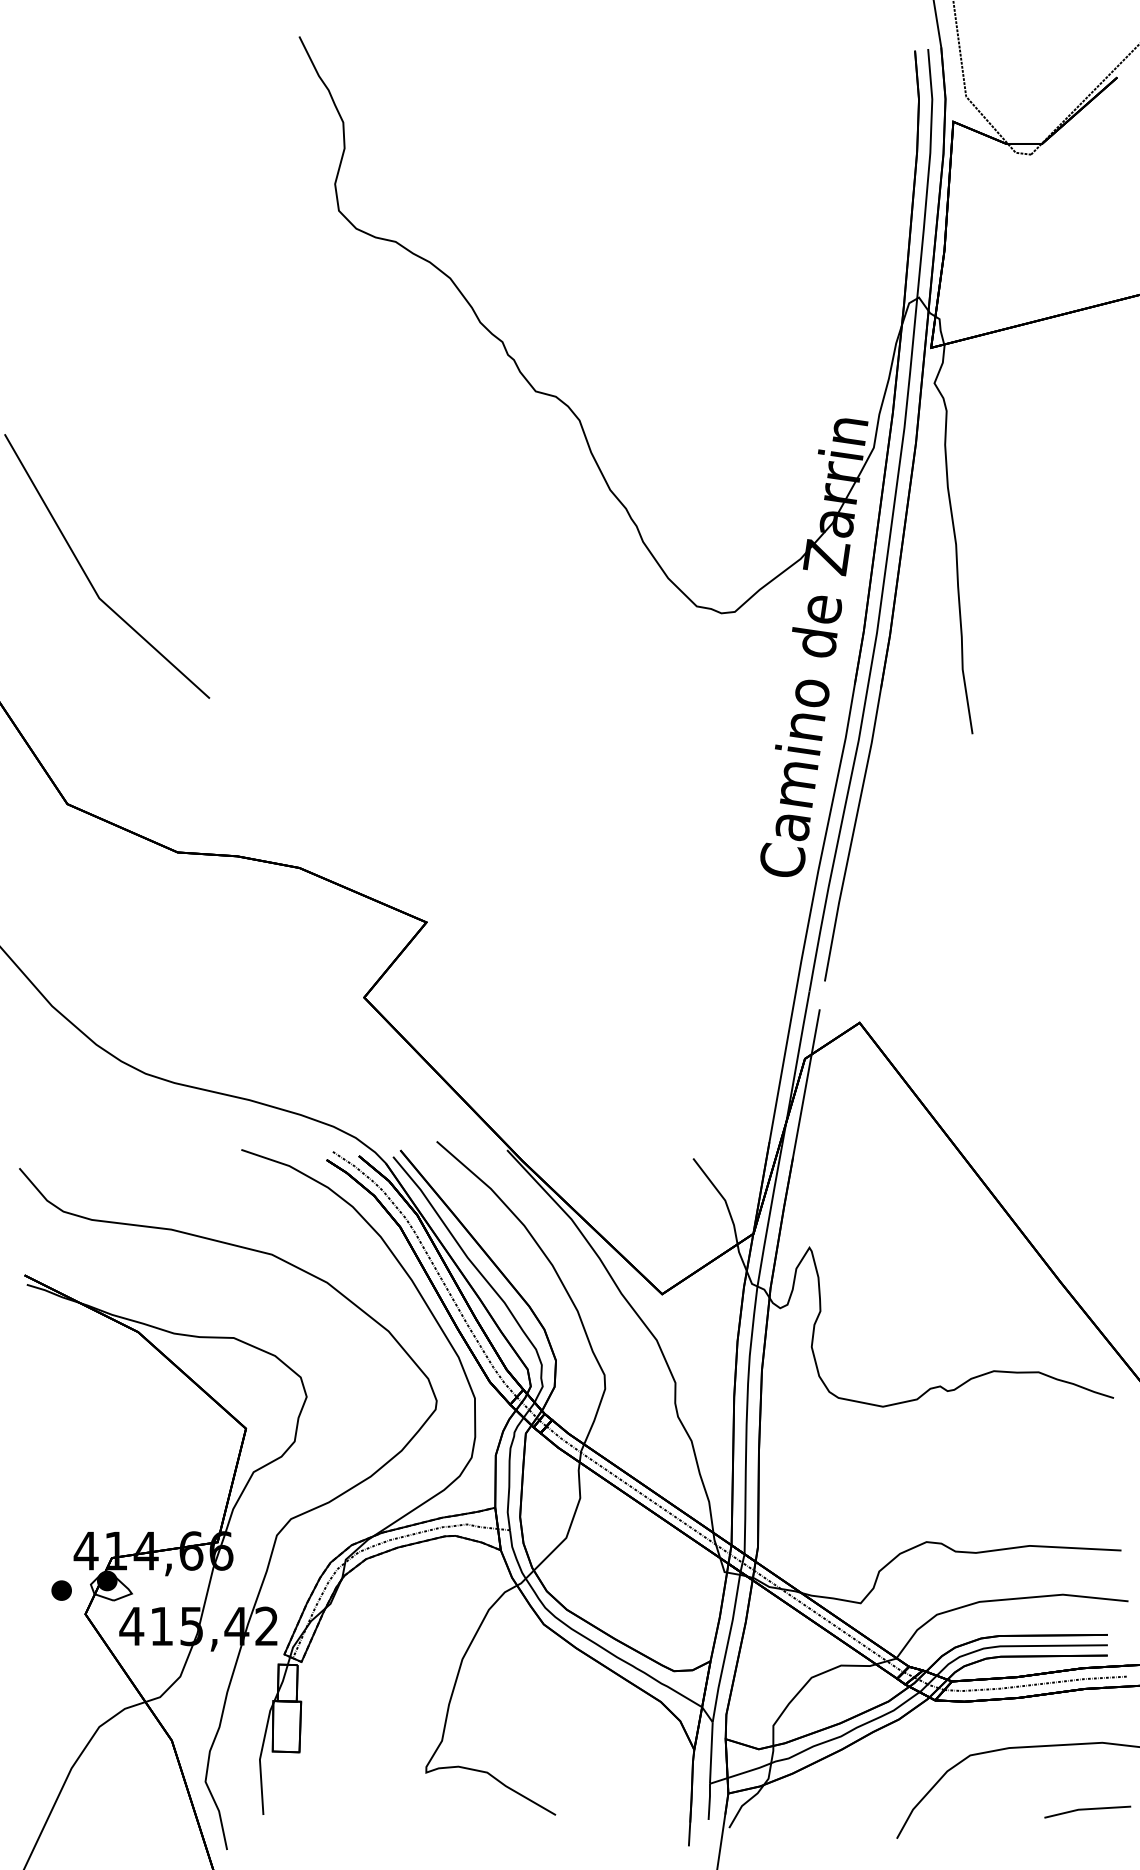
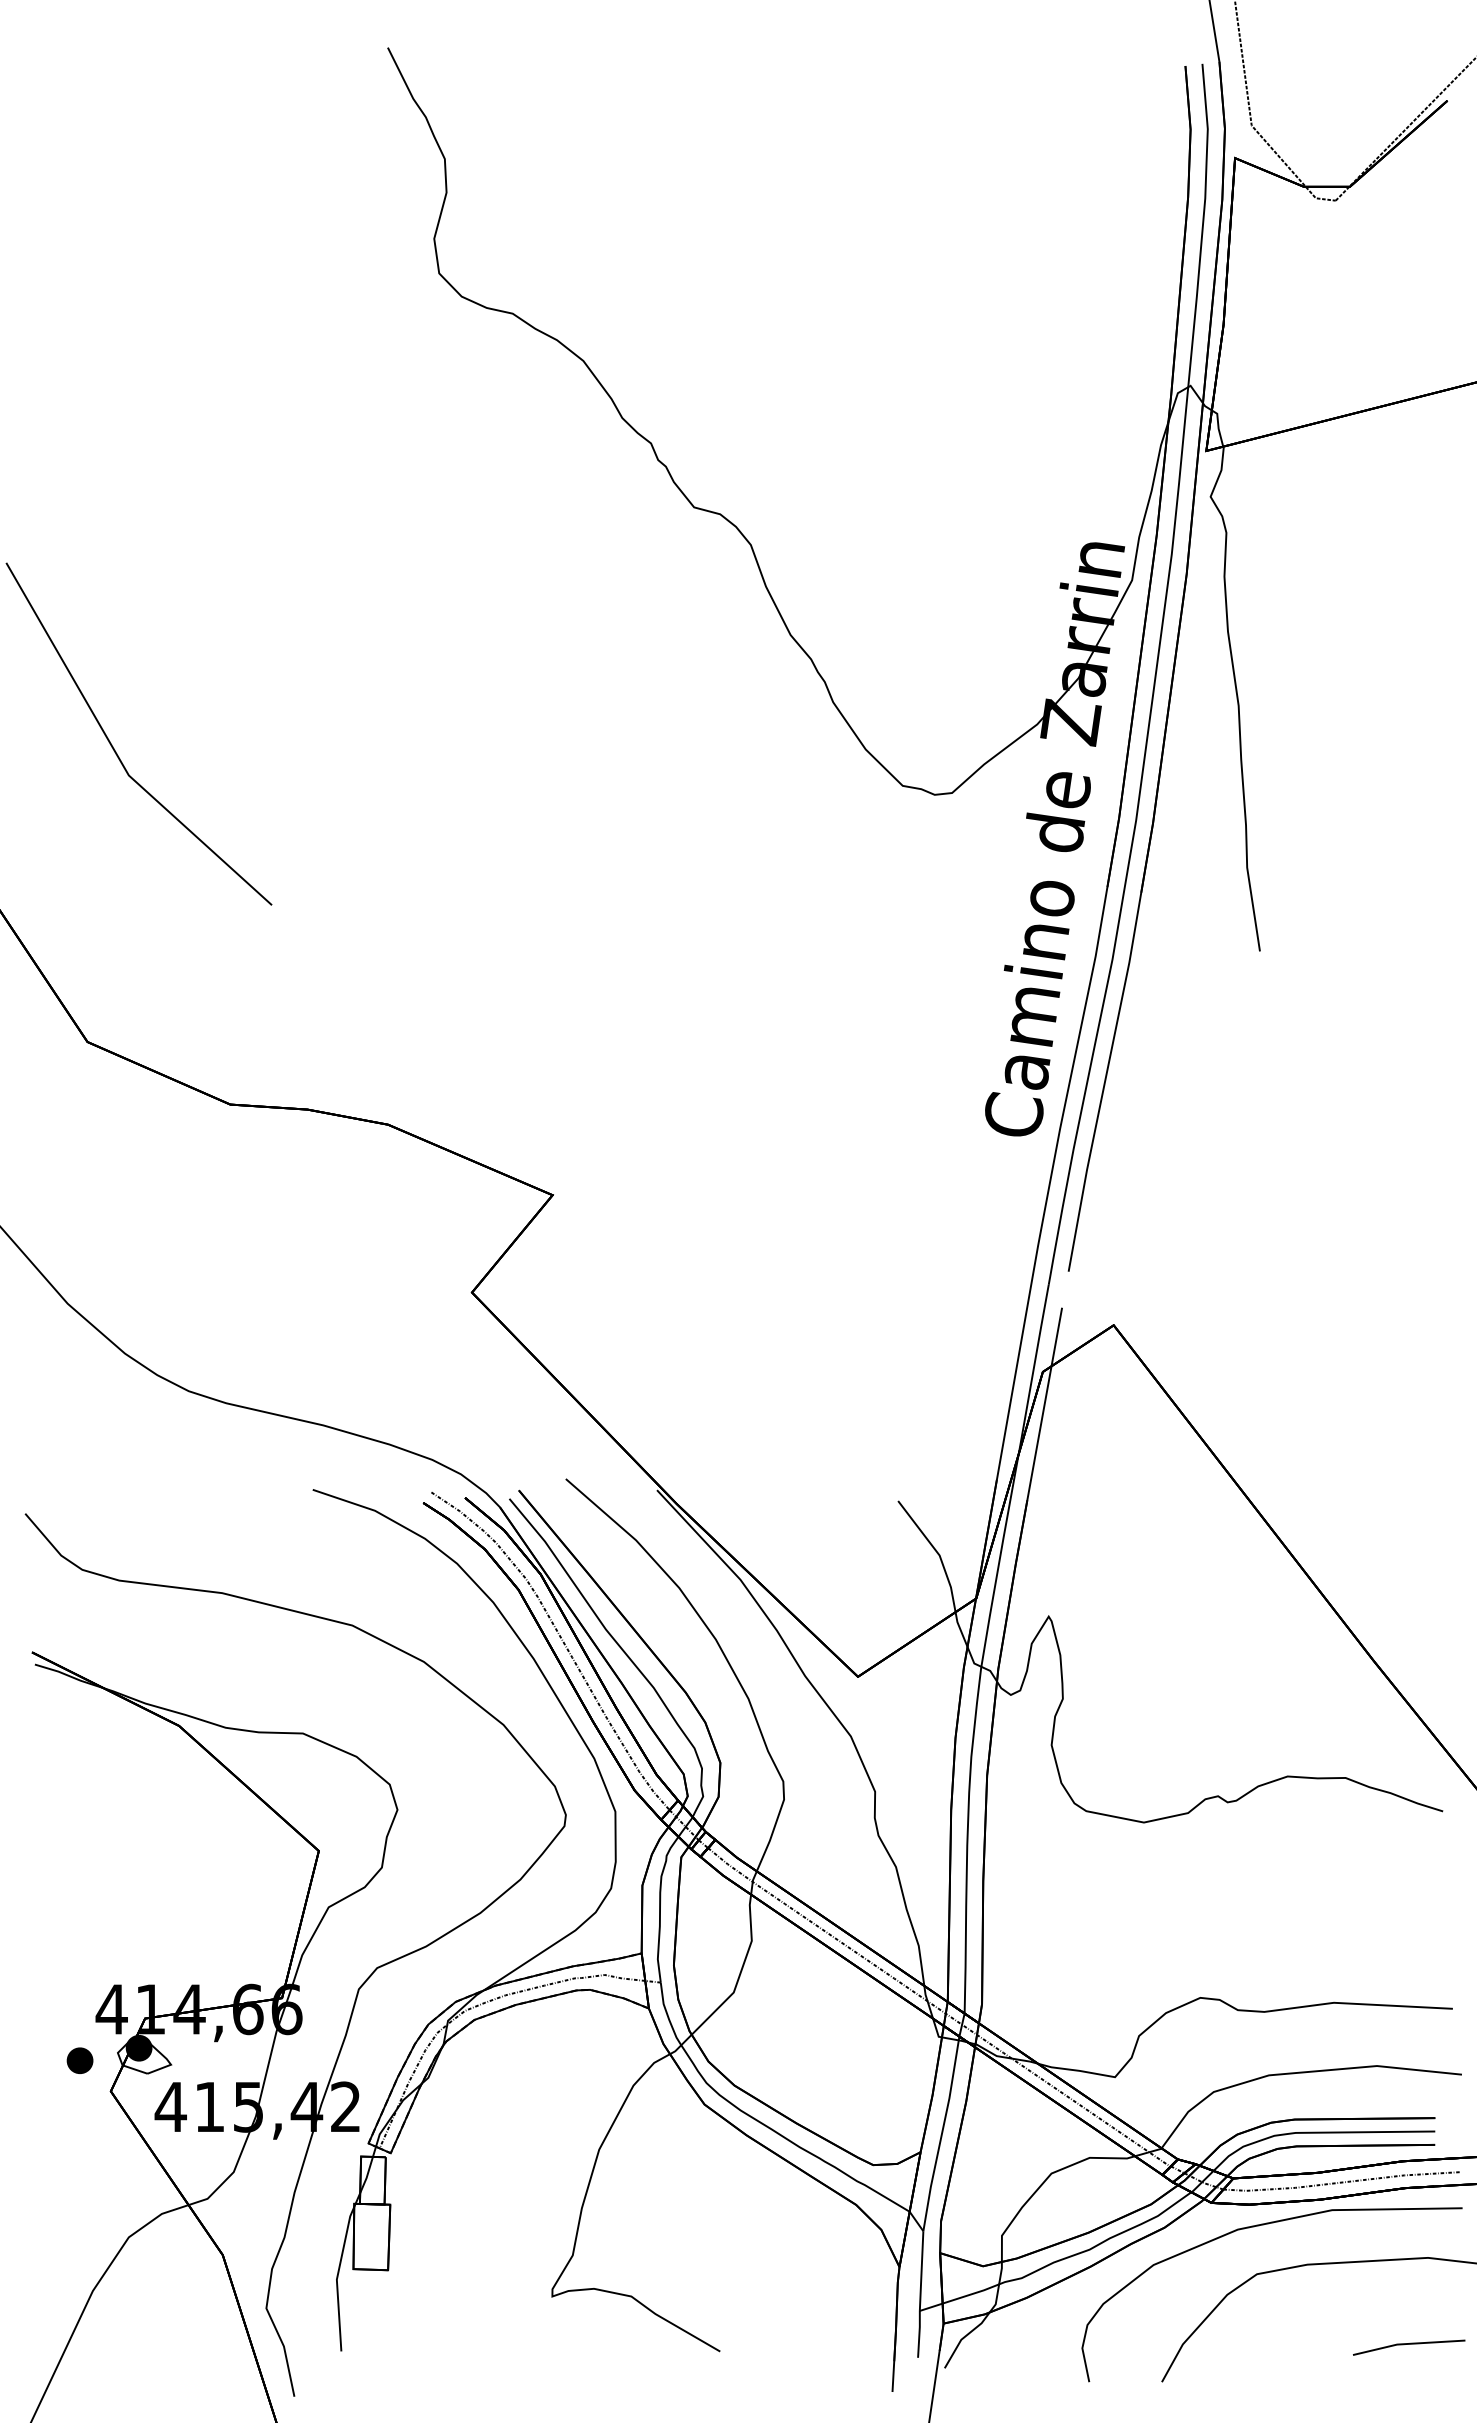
curve: (972, 1718) -> (1259, 2226), added

